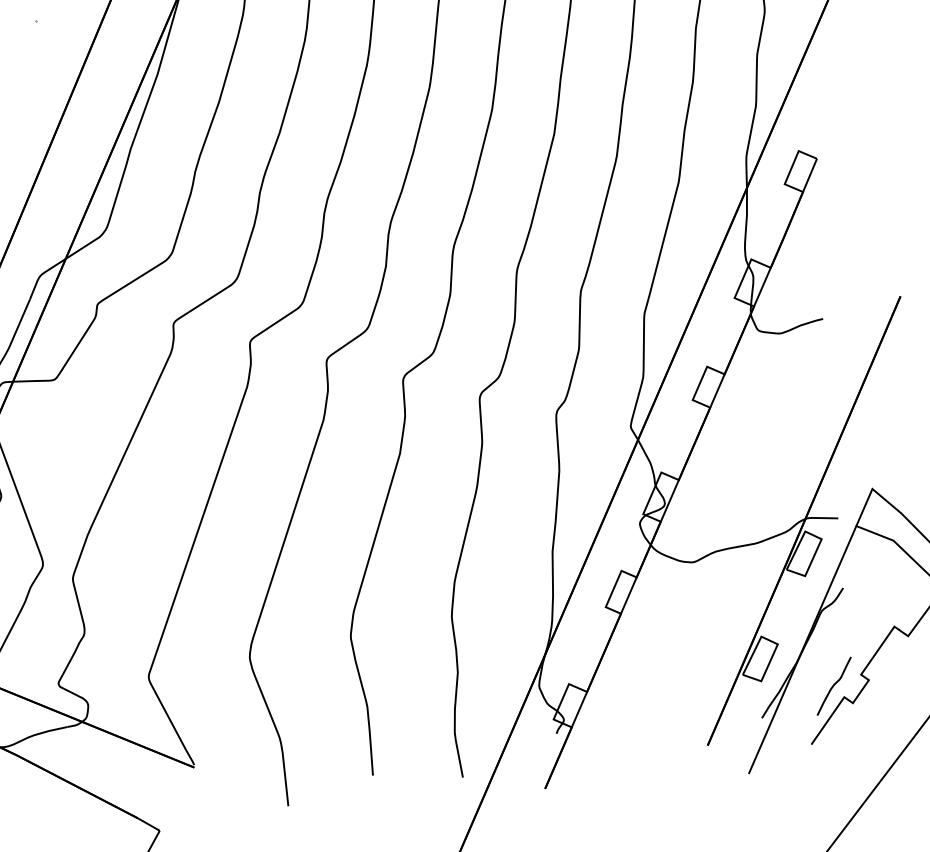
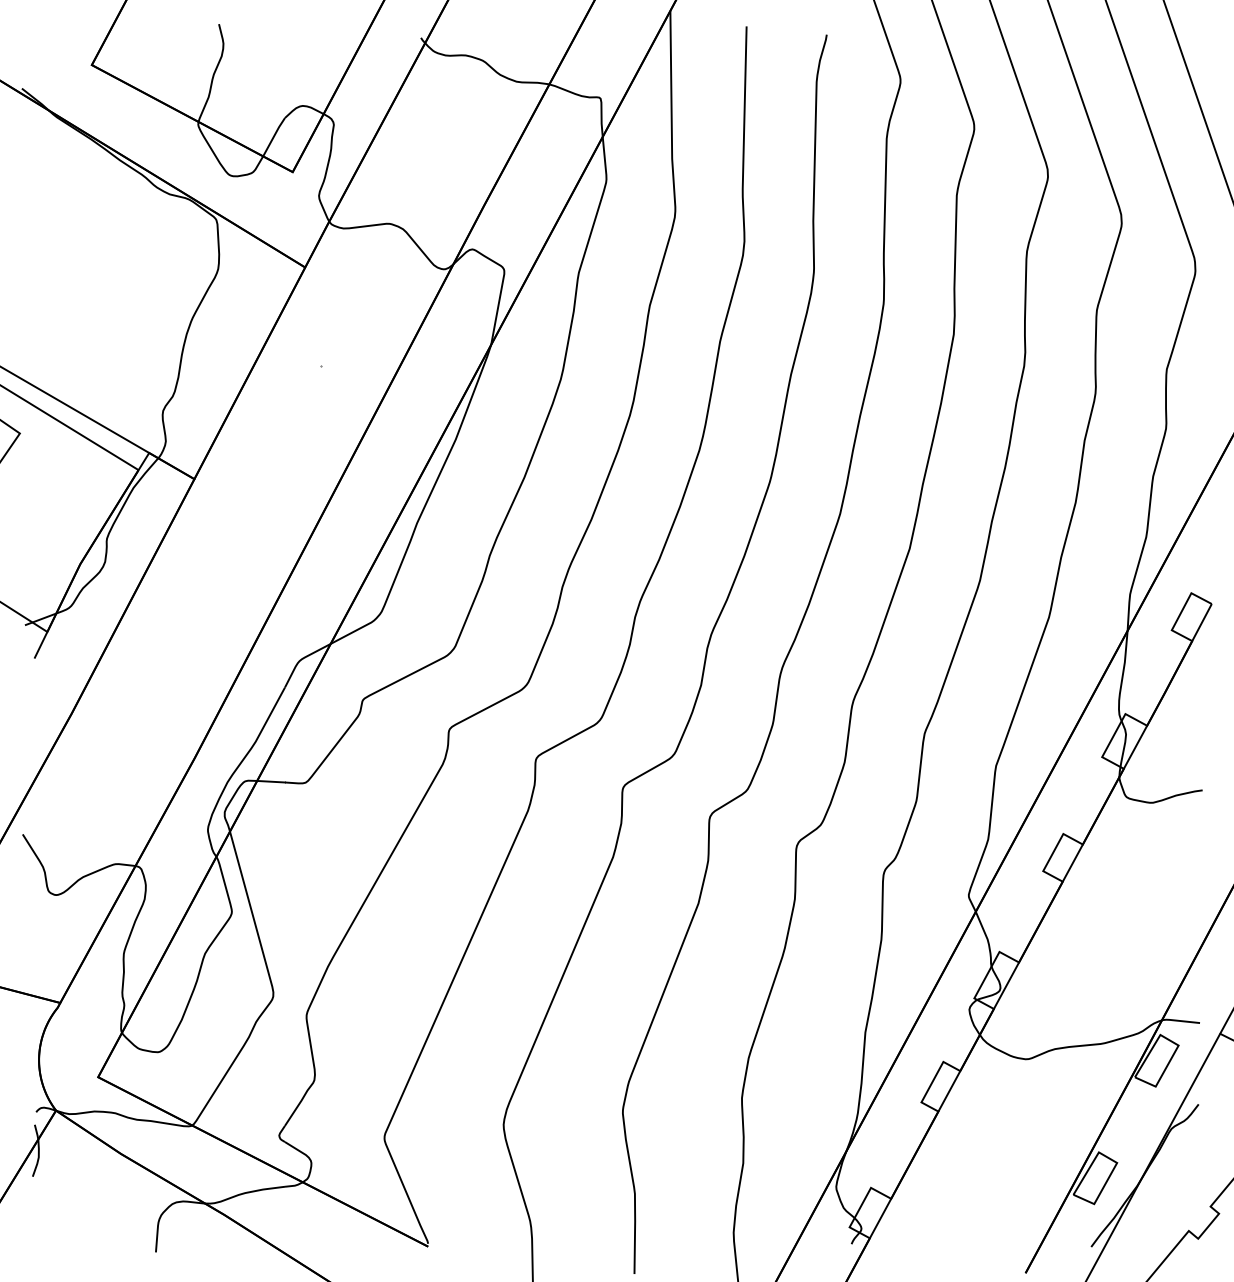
curve: (834, 685) -> (1178, 1216), removed

